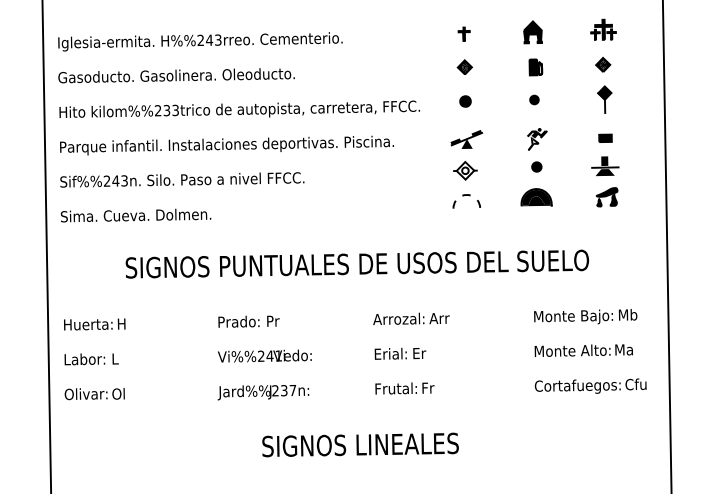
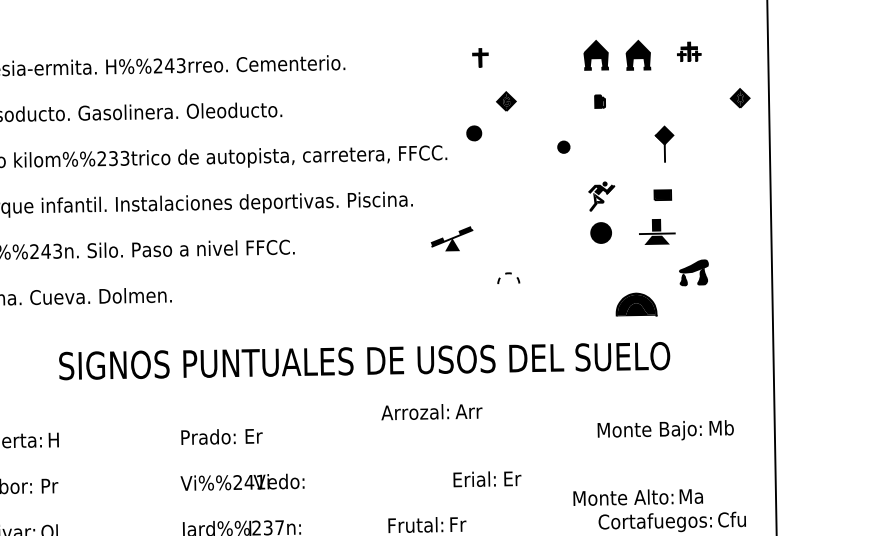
part: (603, 29) -> (689, 51), size x0.7
part: (564, 32) -> (637, 55), added
part: (463, 33) -> (479, 56), moved
part: (603, 64) -> (740, 97), moved
part: (535, 67) -> (599, 101), size x0.6
part: (534, 99) -> (563, 146), moved
part: (604, 99) -> (664, 143), moved
part: (465, 101) -> (474, 133), moved
part: (605, 137) -> (662, 194), moved
part: (466, 139) -> (451, 238), moved
part: (536, 166) -> (600, 232), size x1.6
part: (605, 166) -> (657, 232), moved
part: (465, 170) -> (507, 237), removed
part: (536, 197) -> (636, 304), moved
part: (466, 201) -> (508, 278), size x0.6
text: (411, 318) -> (432, 411), moved
text: (273, 320) -> (254, 435), Pr -> Er
text: (583, 350) -> (637, 497), moved
text: (400, 353) -> (487, 478), moved
text: (118, 358) -> (49, 485), L -> Pr

